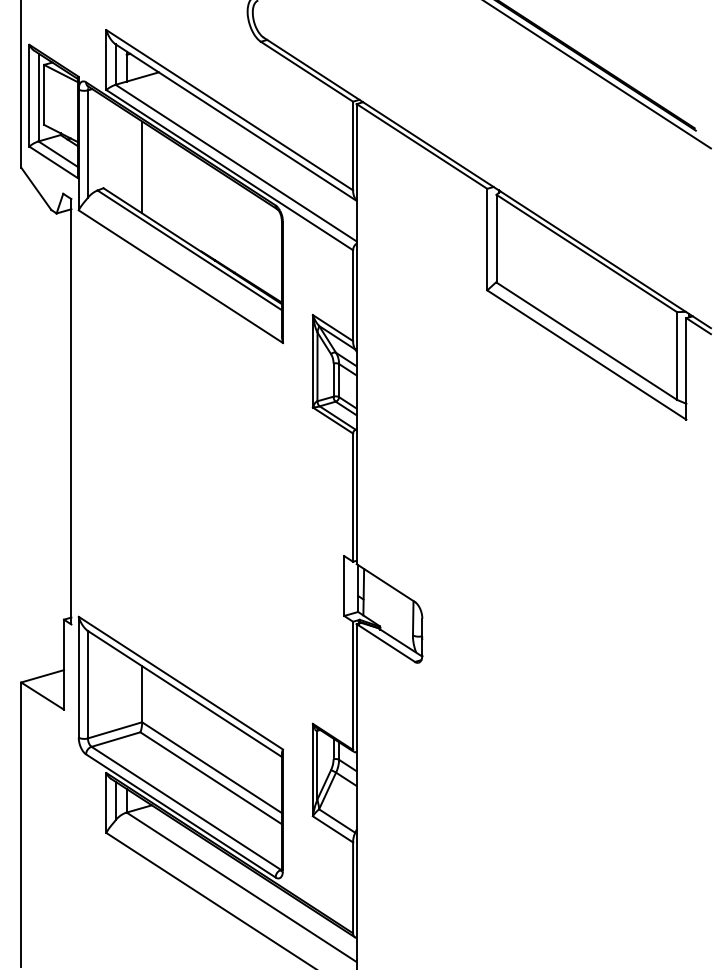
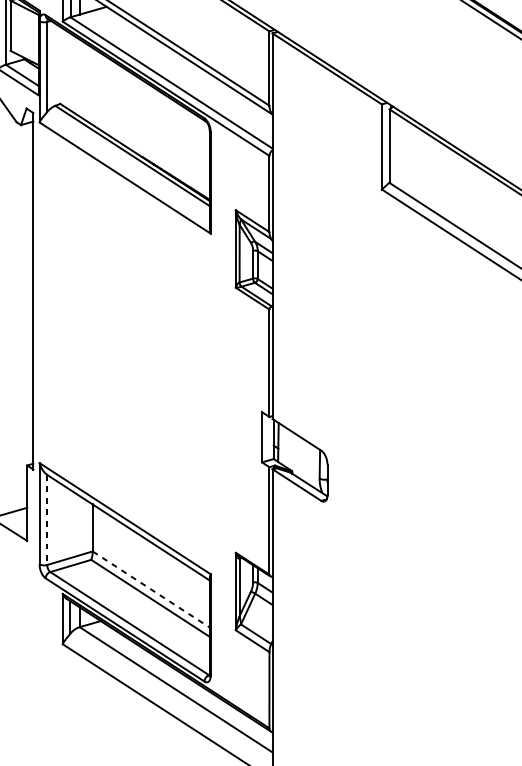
line: (142, 167) -> (92, 86), removed
line: (87, 684) -> (46, 519), solid -> dashed
line: (212, 767) -> (151, 589), solid -> dashed

